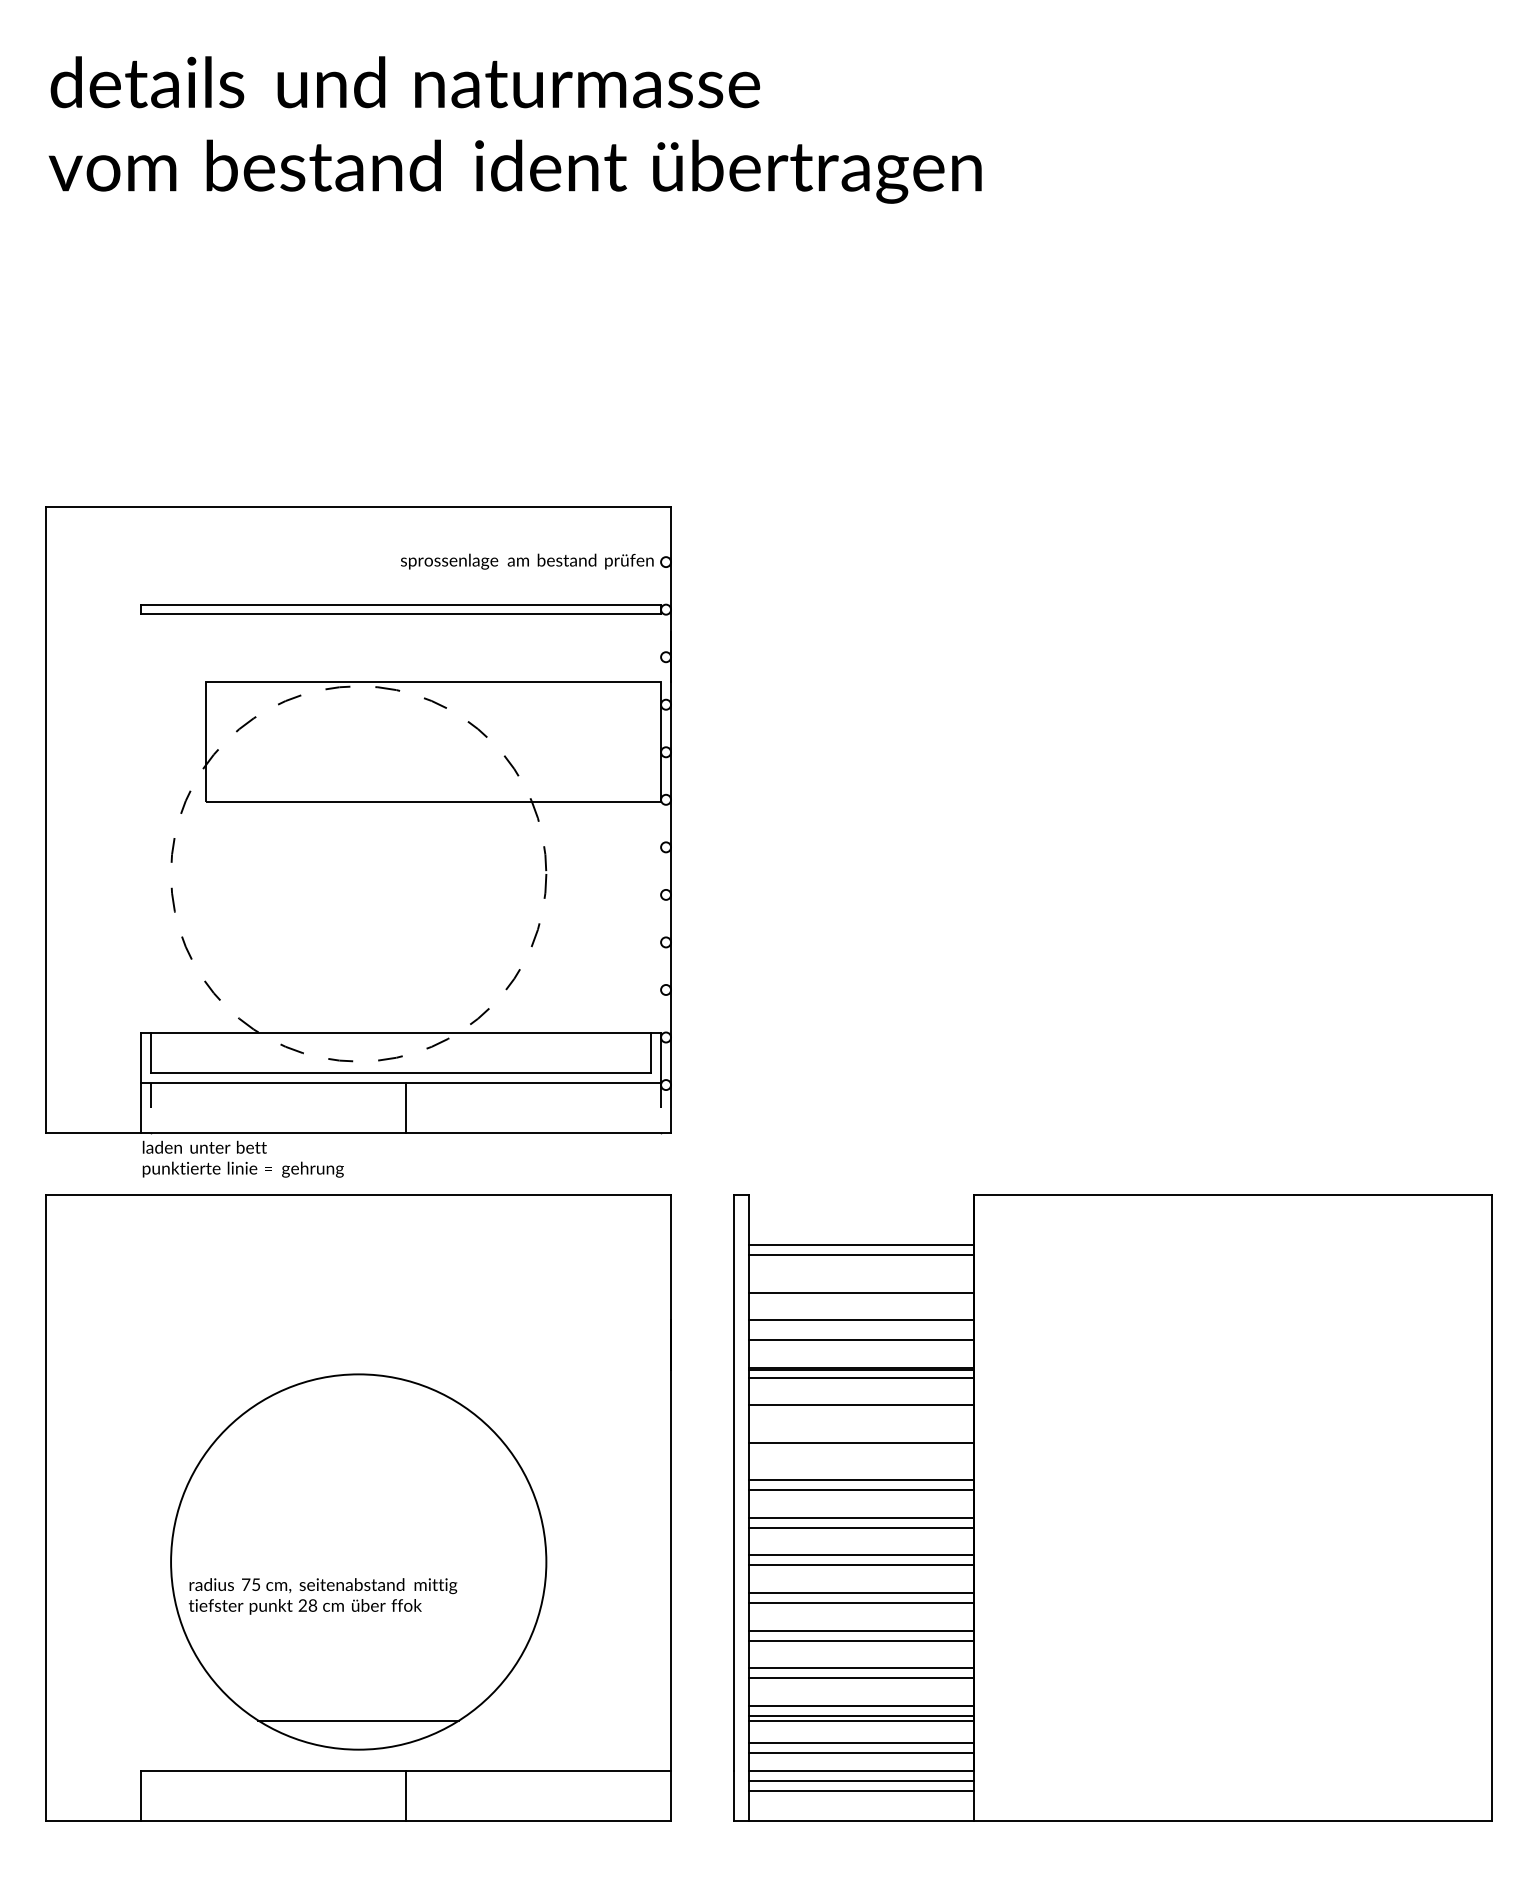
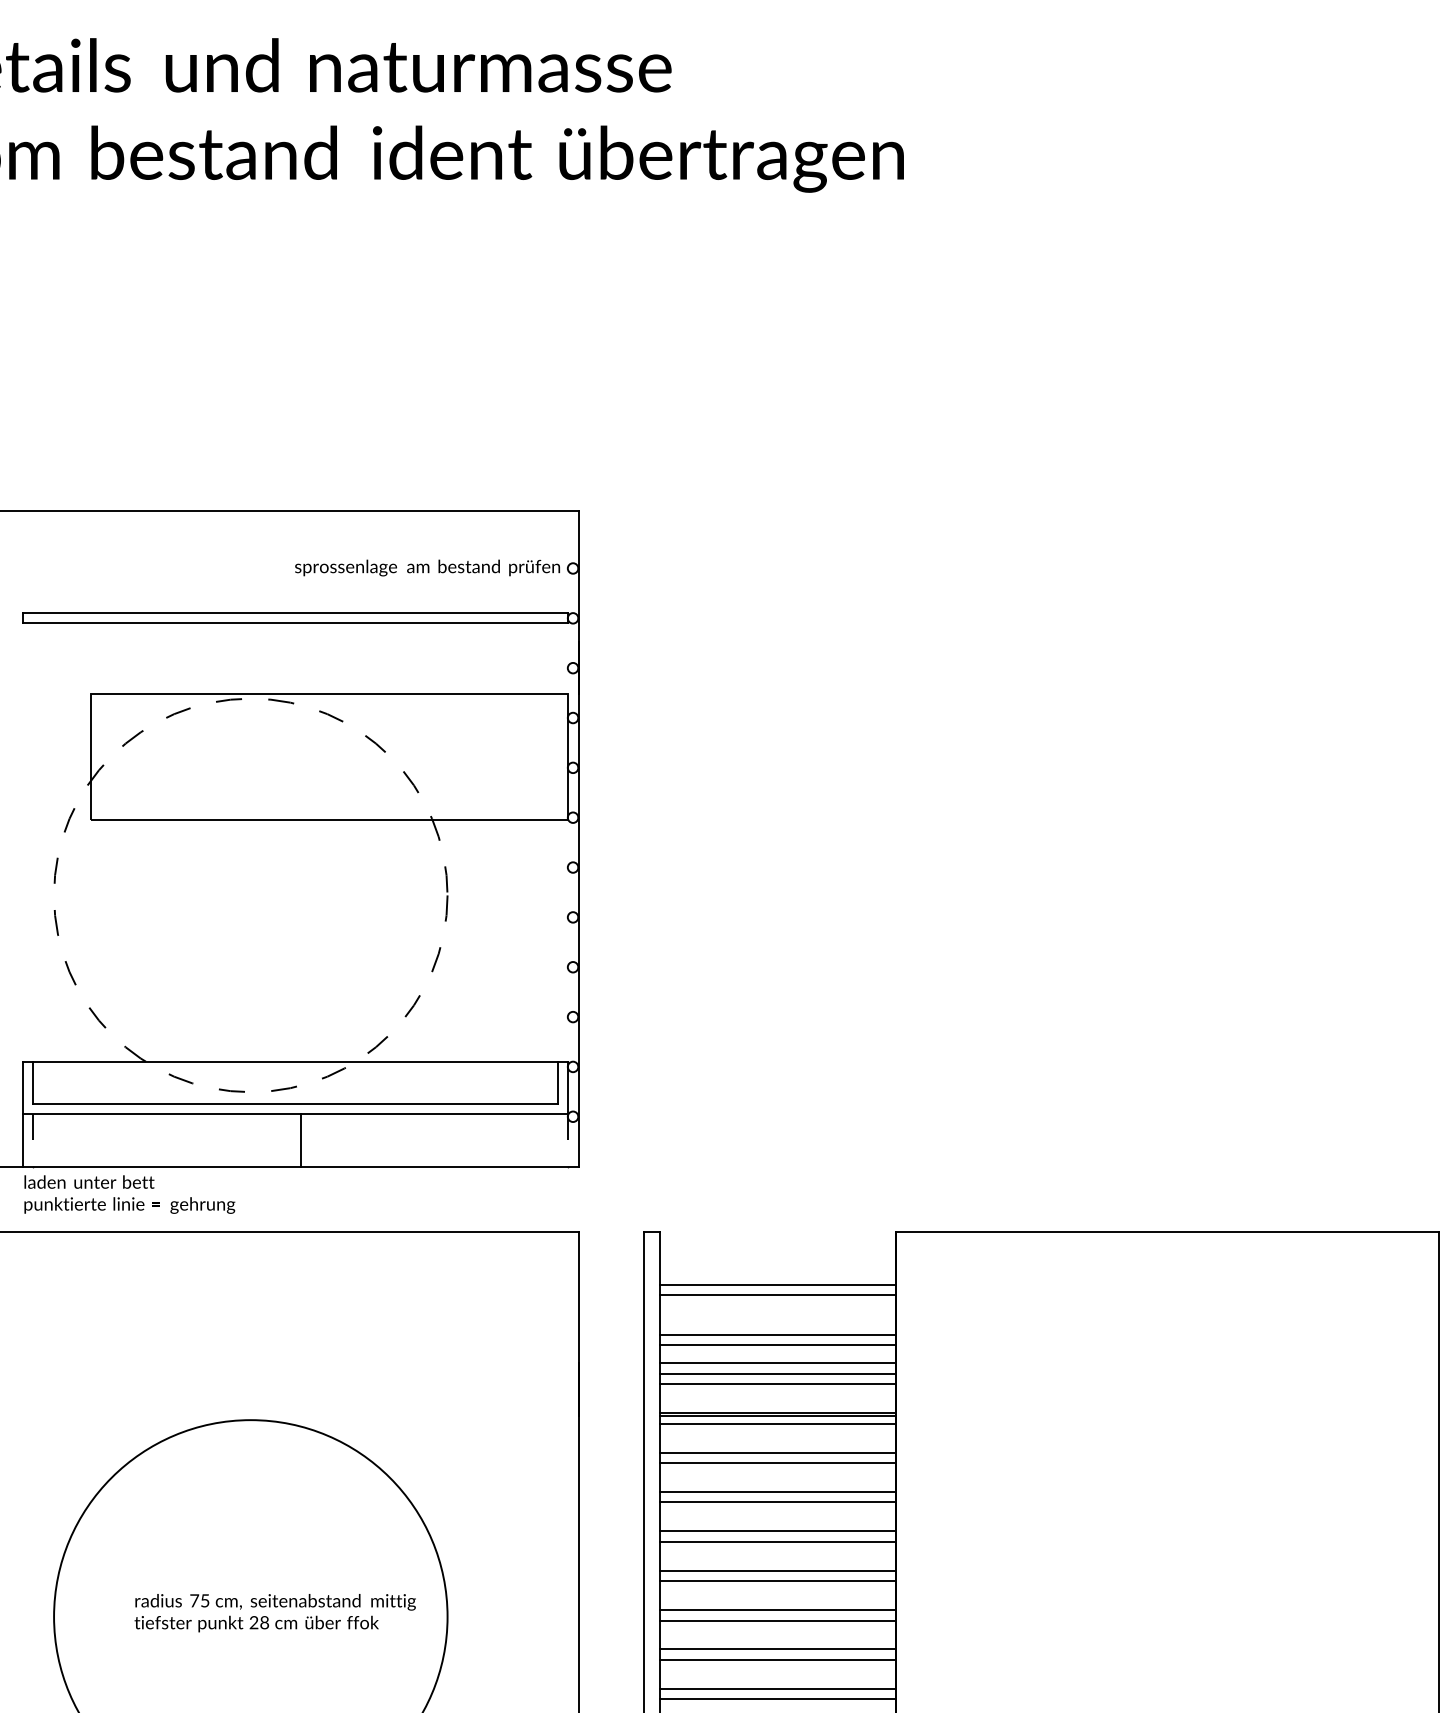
line: (861, 1302) -> (777, 1344), added
line: (861, 1330) -> (777, 1374), added
line: (861, 1415) -> (777, 1463), added
line: (861, 1452) -> (777, 1502), added
text: (322, 1596) -> (274, 1613), moved

